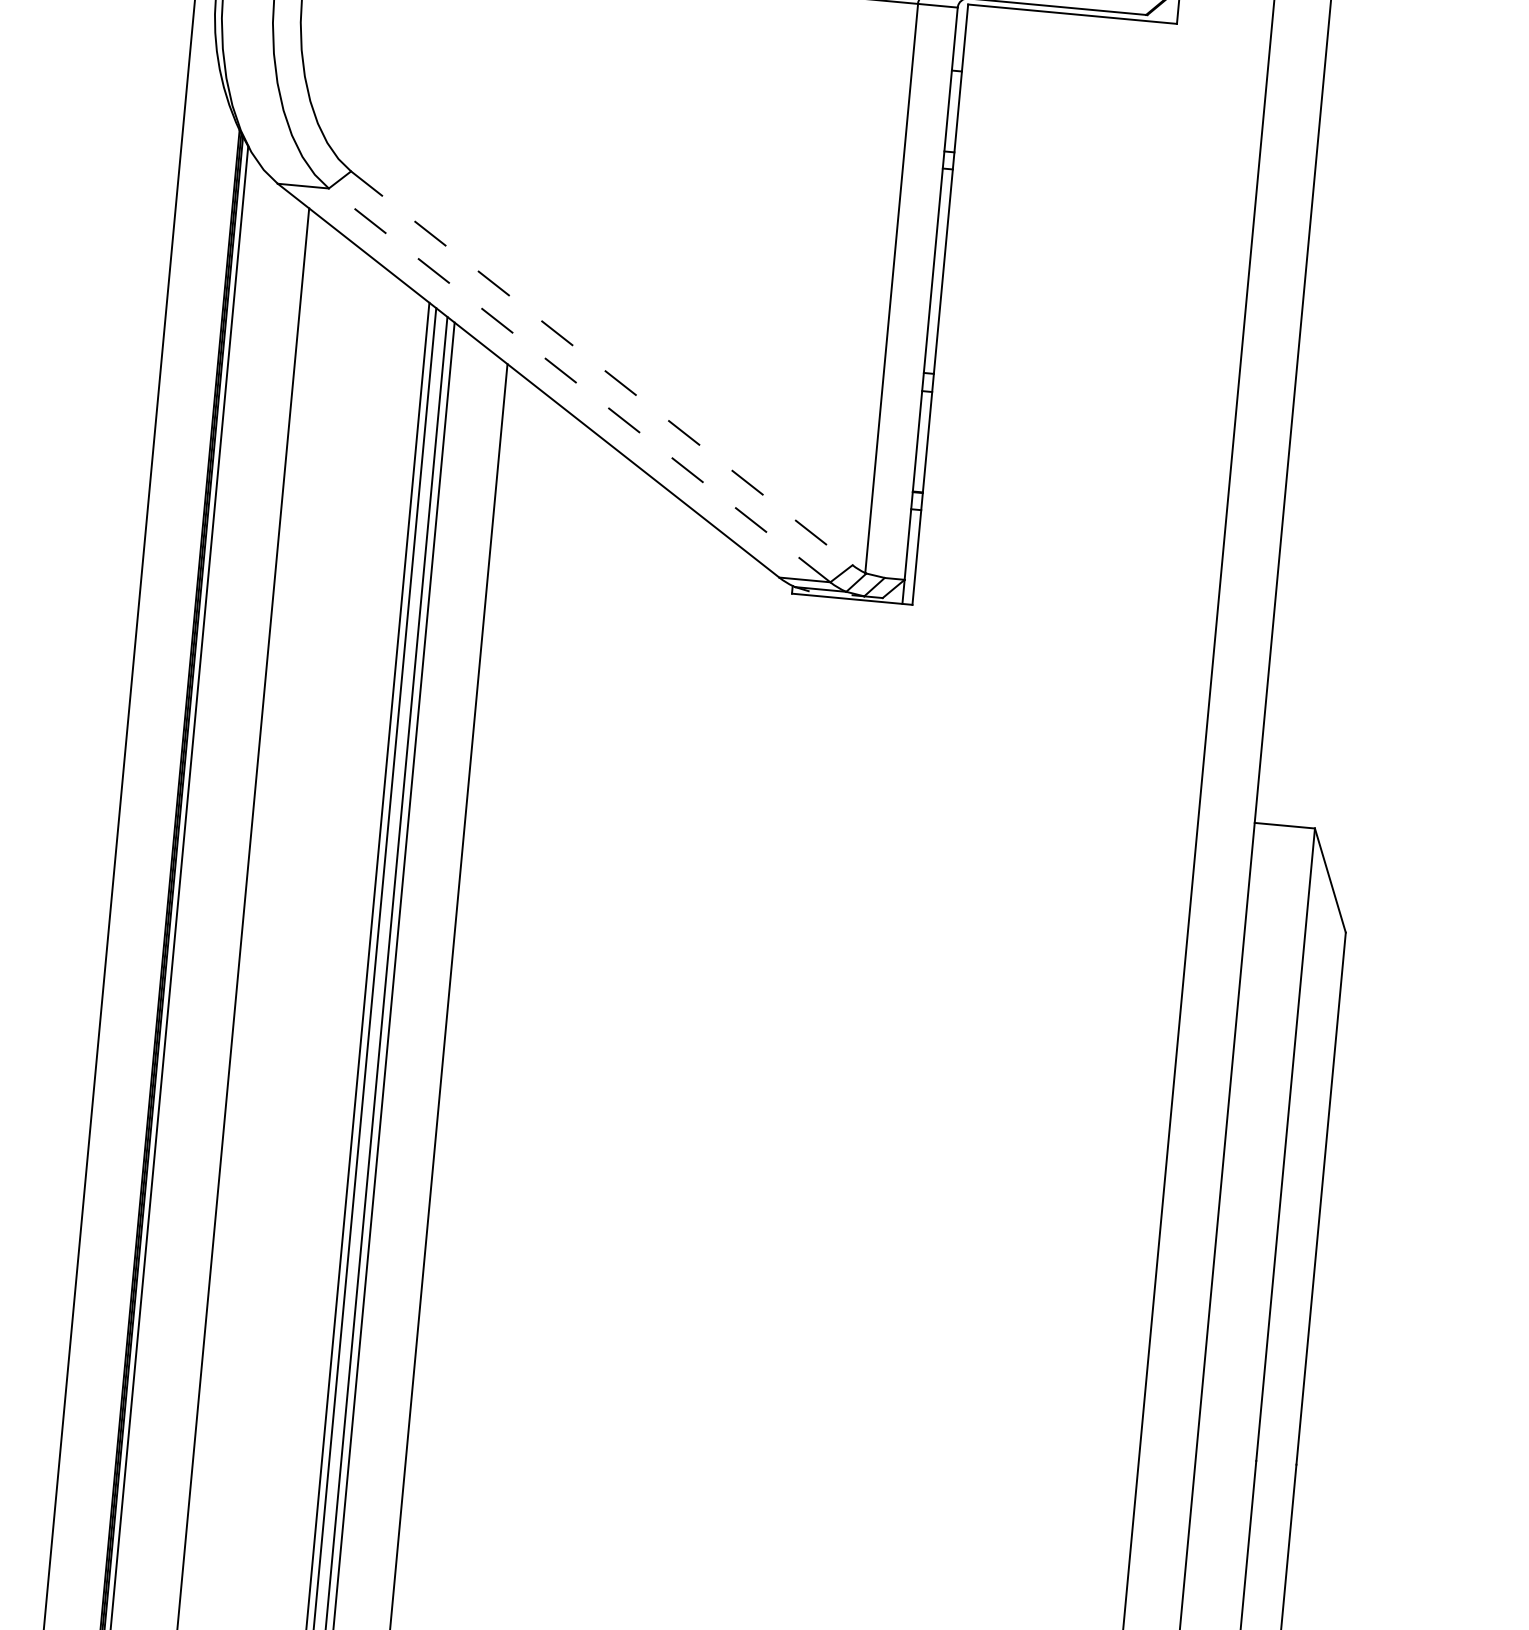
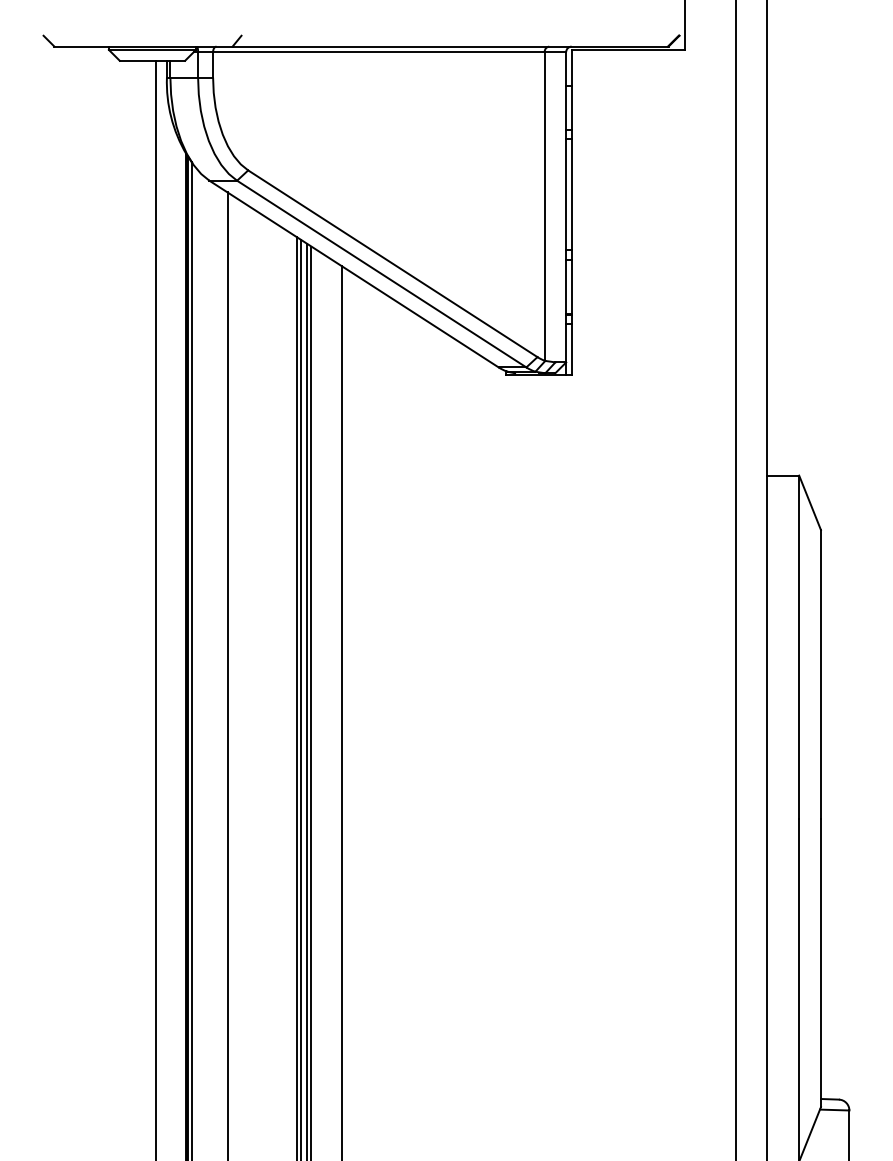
line: (602, 369) -> (393, 264), dashed -> solid
line: (579, 384) -> (381, 273), dashed -> solid

